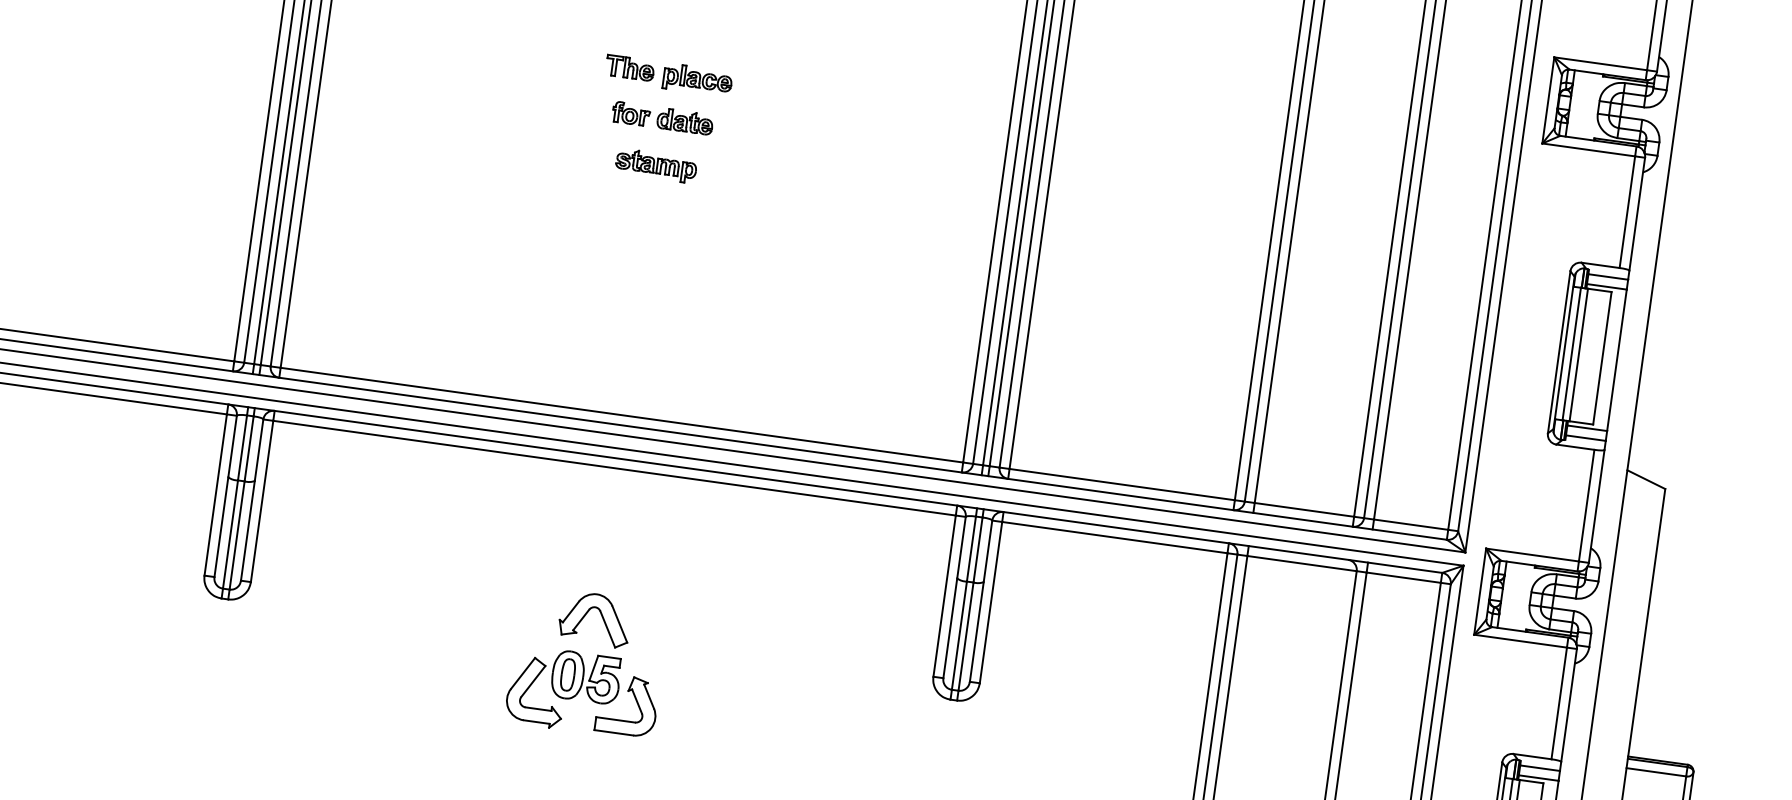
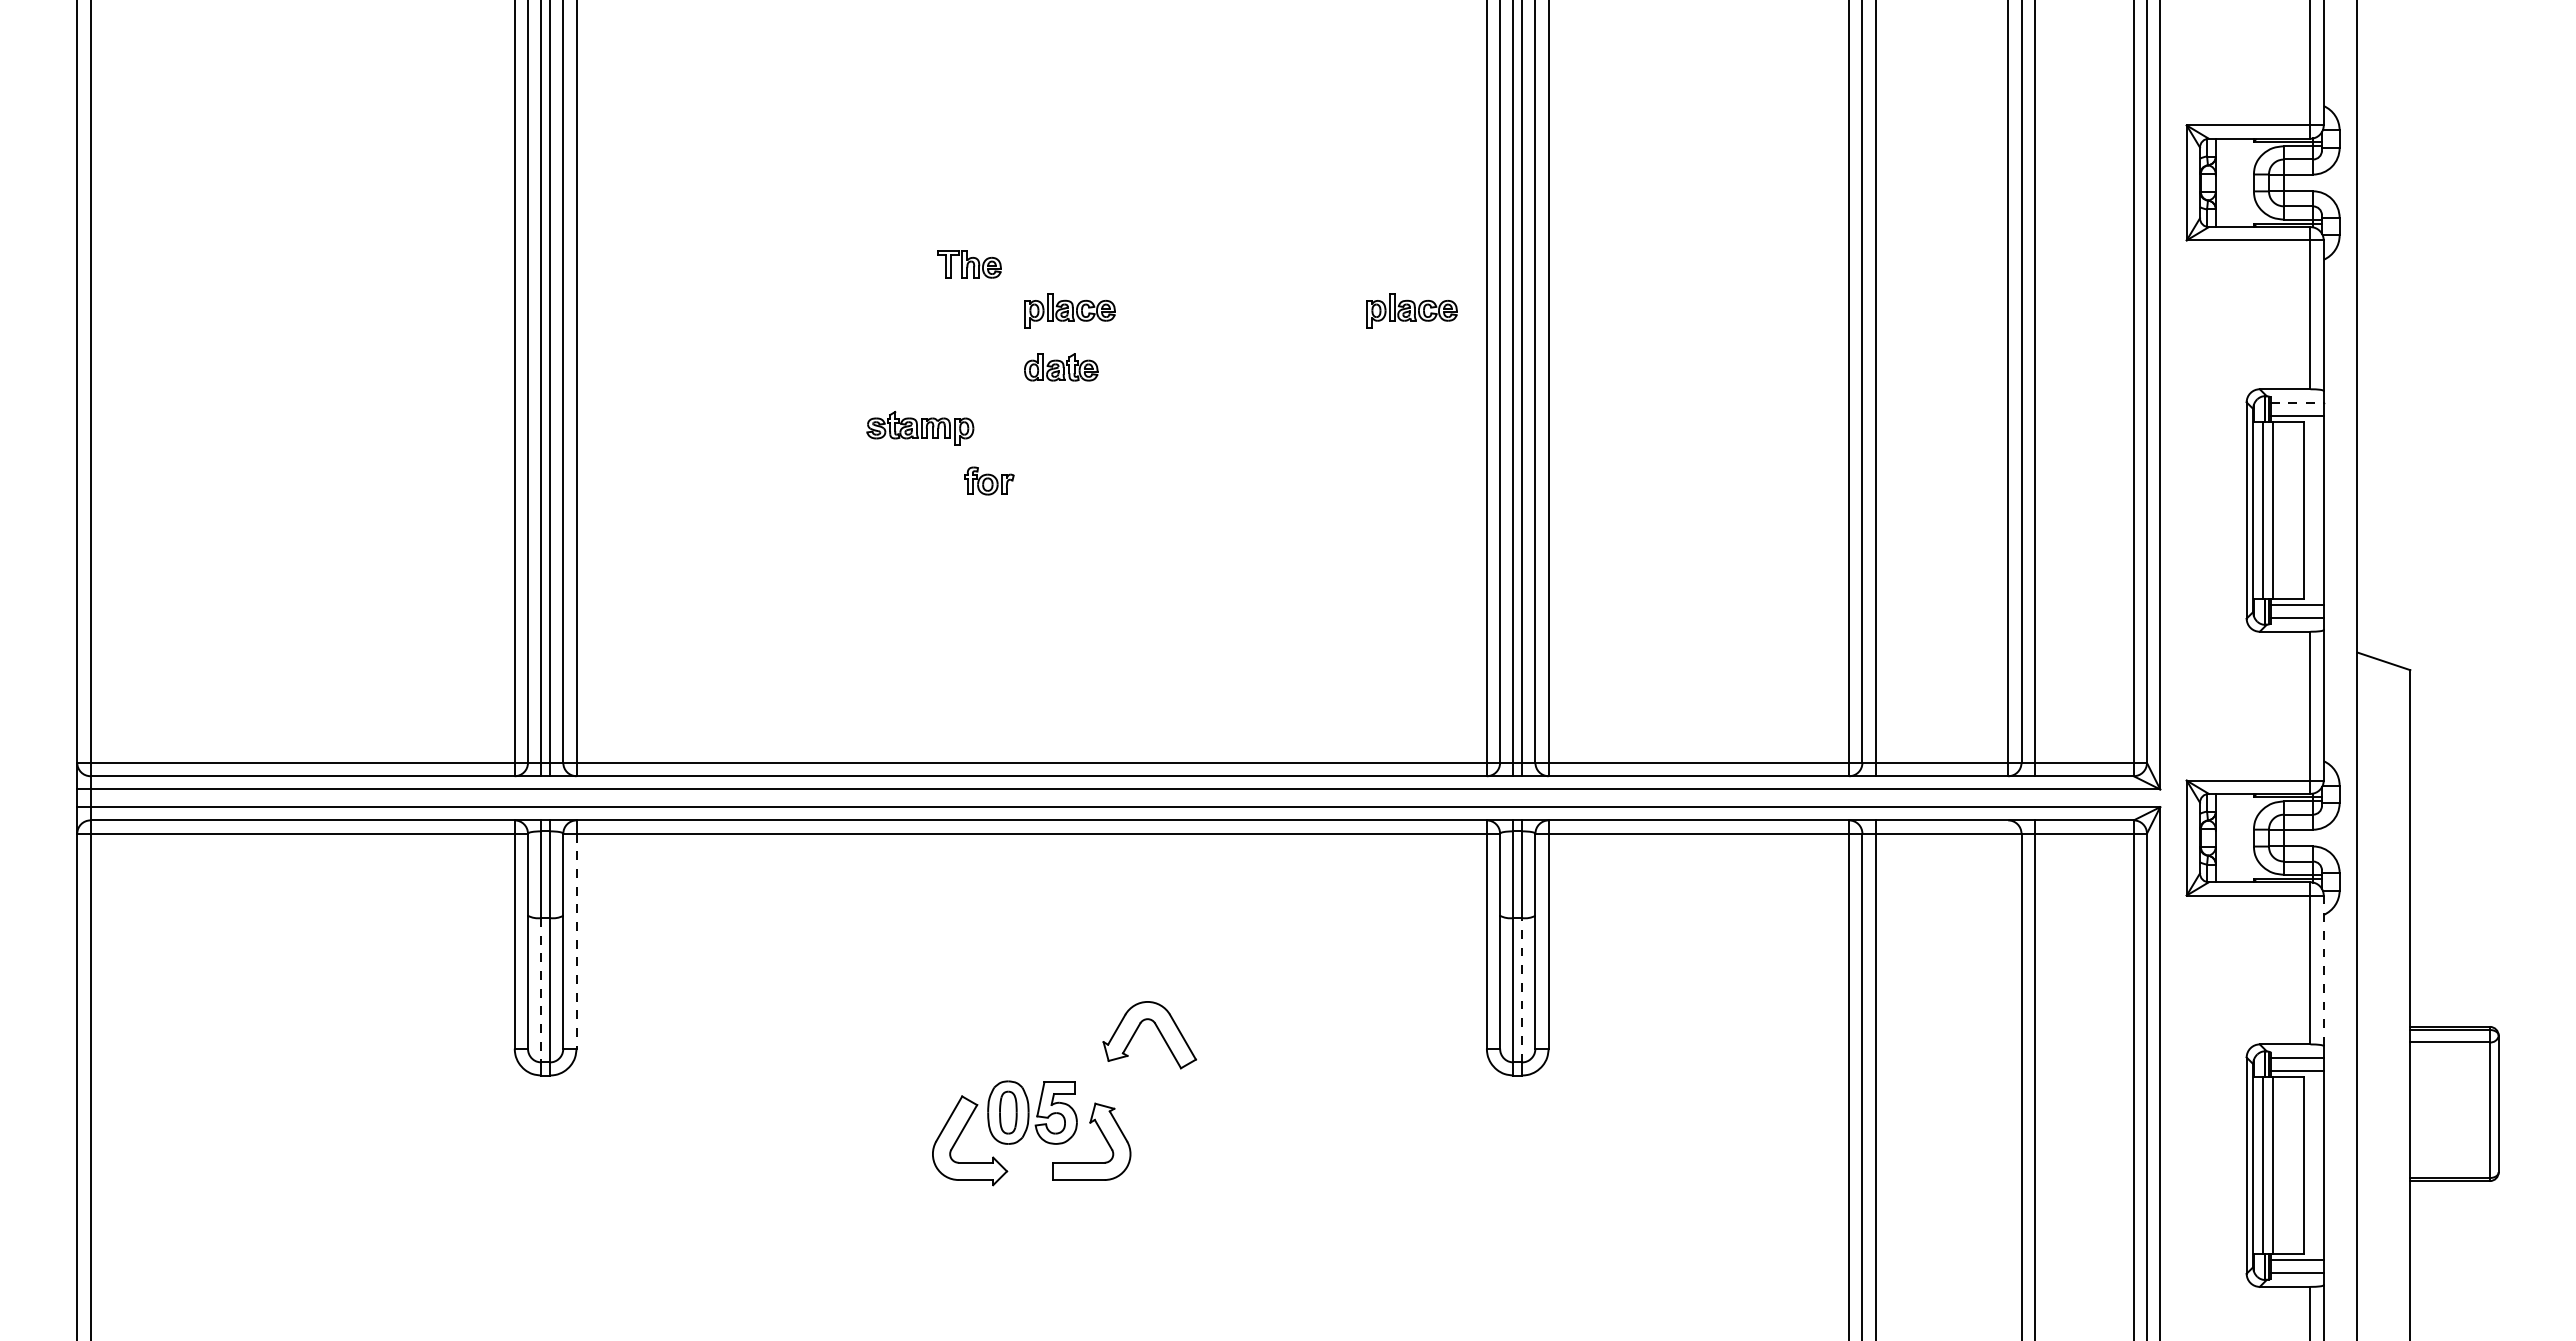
part: (630, 68) -> (969, 264), moved
part: (631, 113) -> (989, 480), moved
part: (953, 115) -> (1411, 310), added
part: (656, 165) -> (920, 428), moved
line: (1608, 277) -> (2297, 403), solid -> dashed
line: (262, 501) -> (576, 941), solid -> dashed
line: (230, 534) -> (541, 990), solid -> dashed
part: (602, 617) -> (1158, 1031), moved
line: (966, 636) -> (1522, 989), solid -> dashed
line: (1568, 705) -> (2323, 971), solid -> dashed

